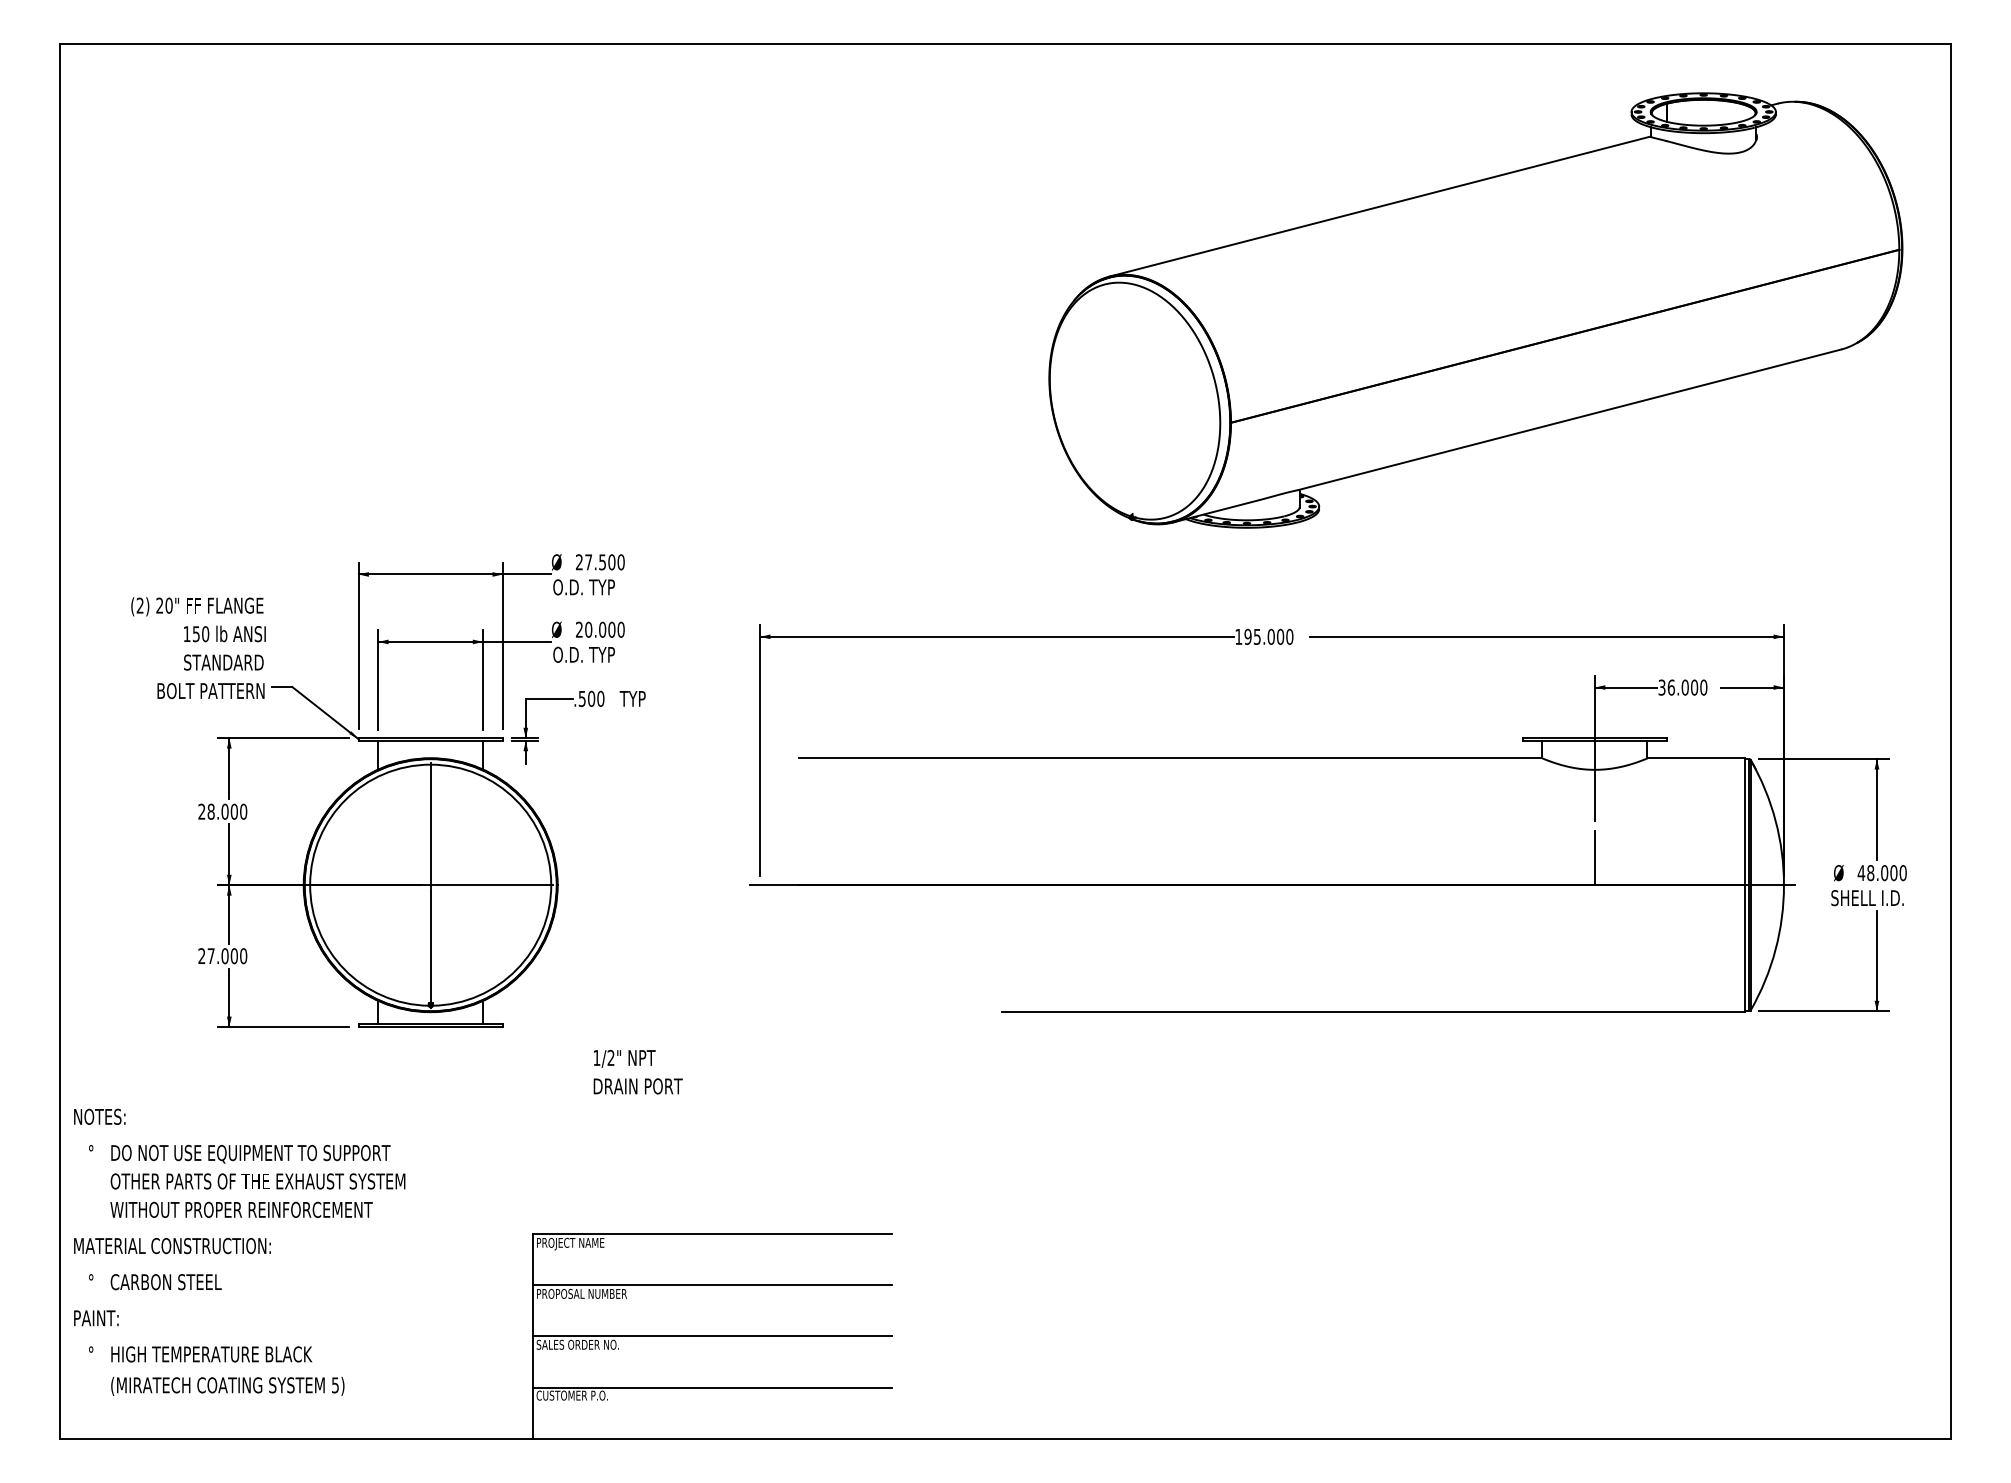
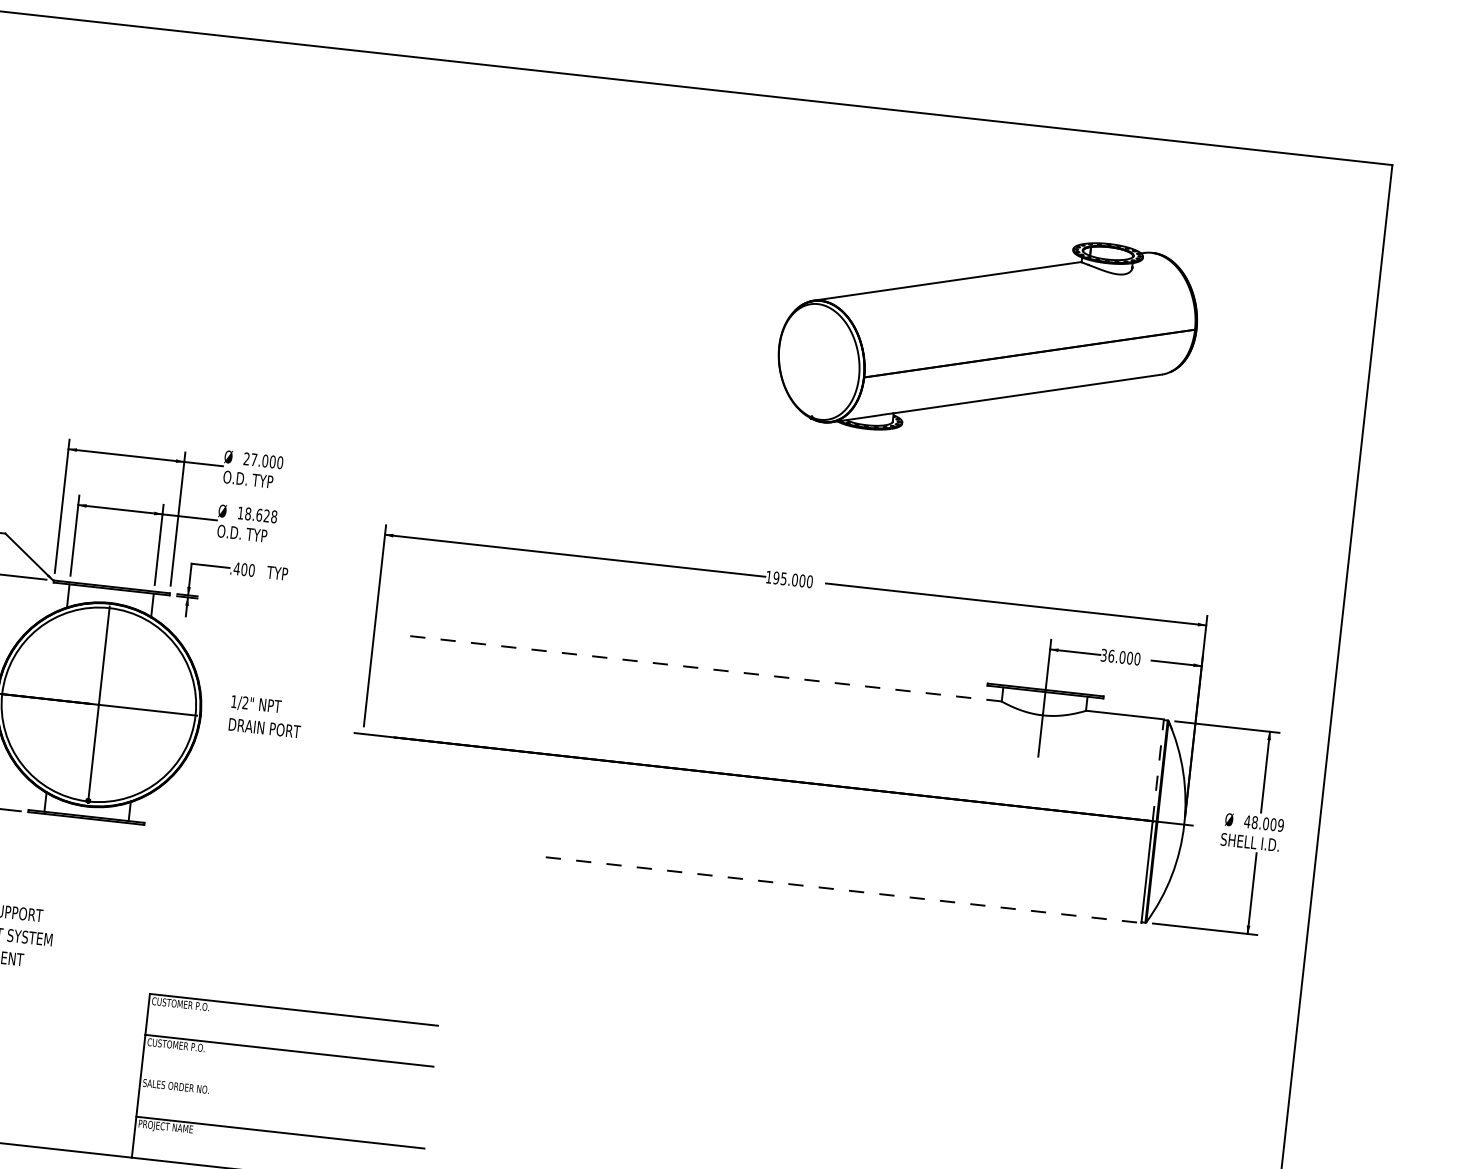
part: (1475, 310) -> (987, 336), size x0.6
text: (602, 562) -> (265, 461), 27.500 -> 27.000
text: (600, 629) -> (257, 514), 20.000 -> 18.628
text: (582, 698) -> (237, 568), .500 -> .400
line: (1170, 758) -> (703, 668), solid -> dashed
line: (1744, 821) -> (1158, 770), solid -> dashed
line: (1594, 857) -> (1034, 785), removed
text: (1902, 873) -> (1280, 825), 48.000 -> 48.009
line: (1373, 1012) -> (843, 890), solid -> dashed
text: (637, 1071) -> (265, 716), moved
text: (571, 1243) -> (180, 1004), PROJECT NAME -> CUSTOMER P.O.
text: (581, 1293) -> (183, 1045), PROPOSAL NUMBER -> CUSTOMER P.O.
line: (712, 1336) -> (284, 1091), removed
text: (571, 1396) -> (166, 1127), CUSTOMER P.O. -> PROJECT NAME

